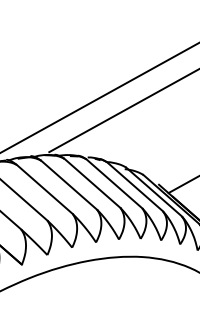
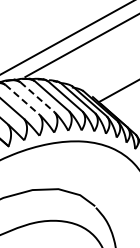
line: (68, 185) -> (37, 97), solid -> dashed
line: (44, 188) -> (22, 99), solid -> dashed

